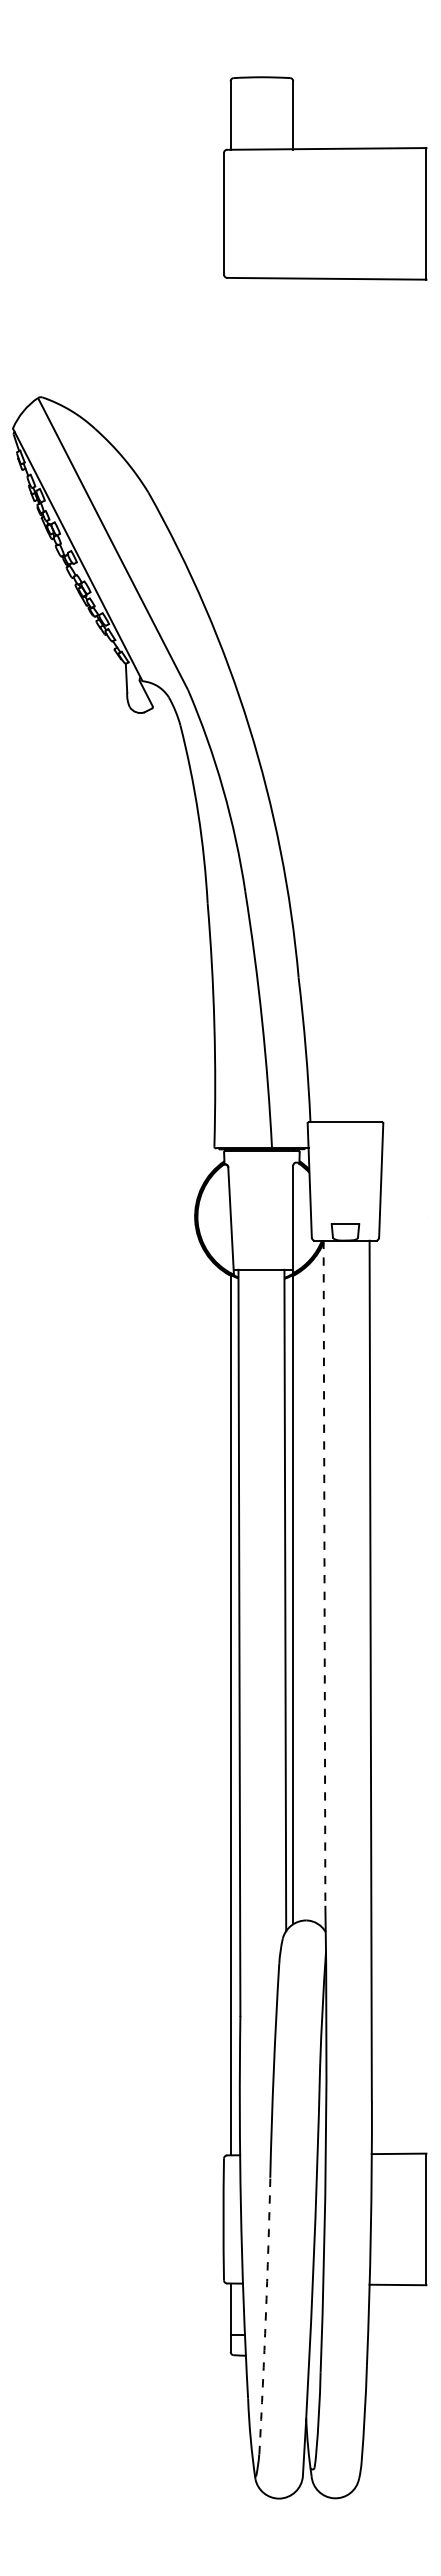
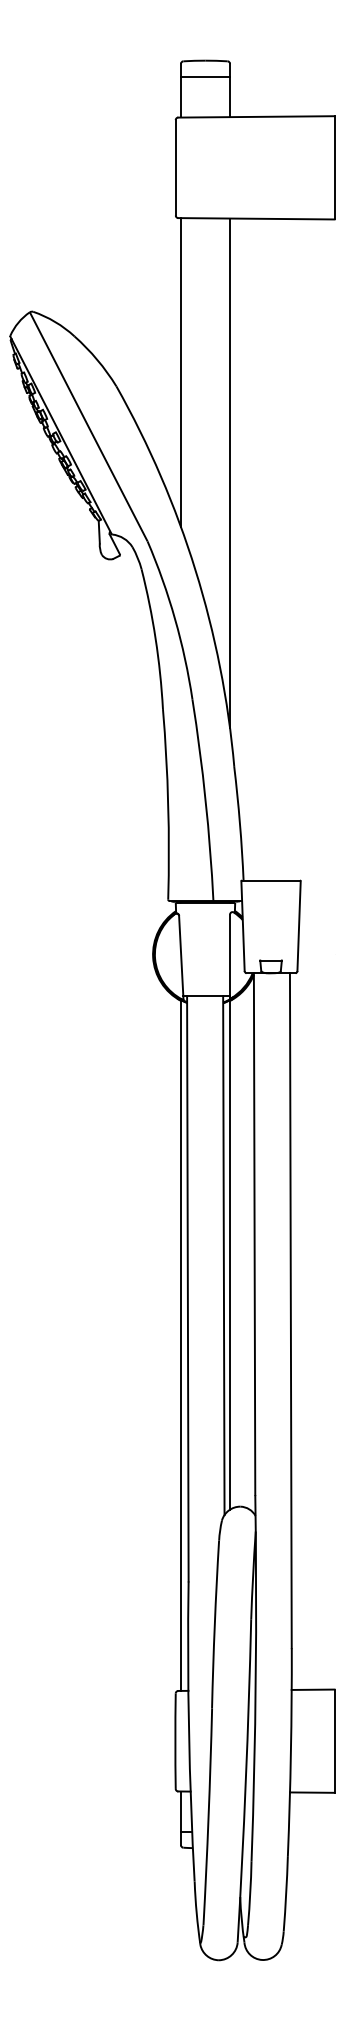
line: (261, 98) -> (205, 77), added
line: (230, 474) -> (180, 372), added
line: (293, 602) -> (230, 472), added
line: (324, 1573) -> (254, 1234), dashed -> solid
arc: (265, 2316) -> (208, 1817), dashed -> solid

